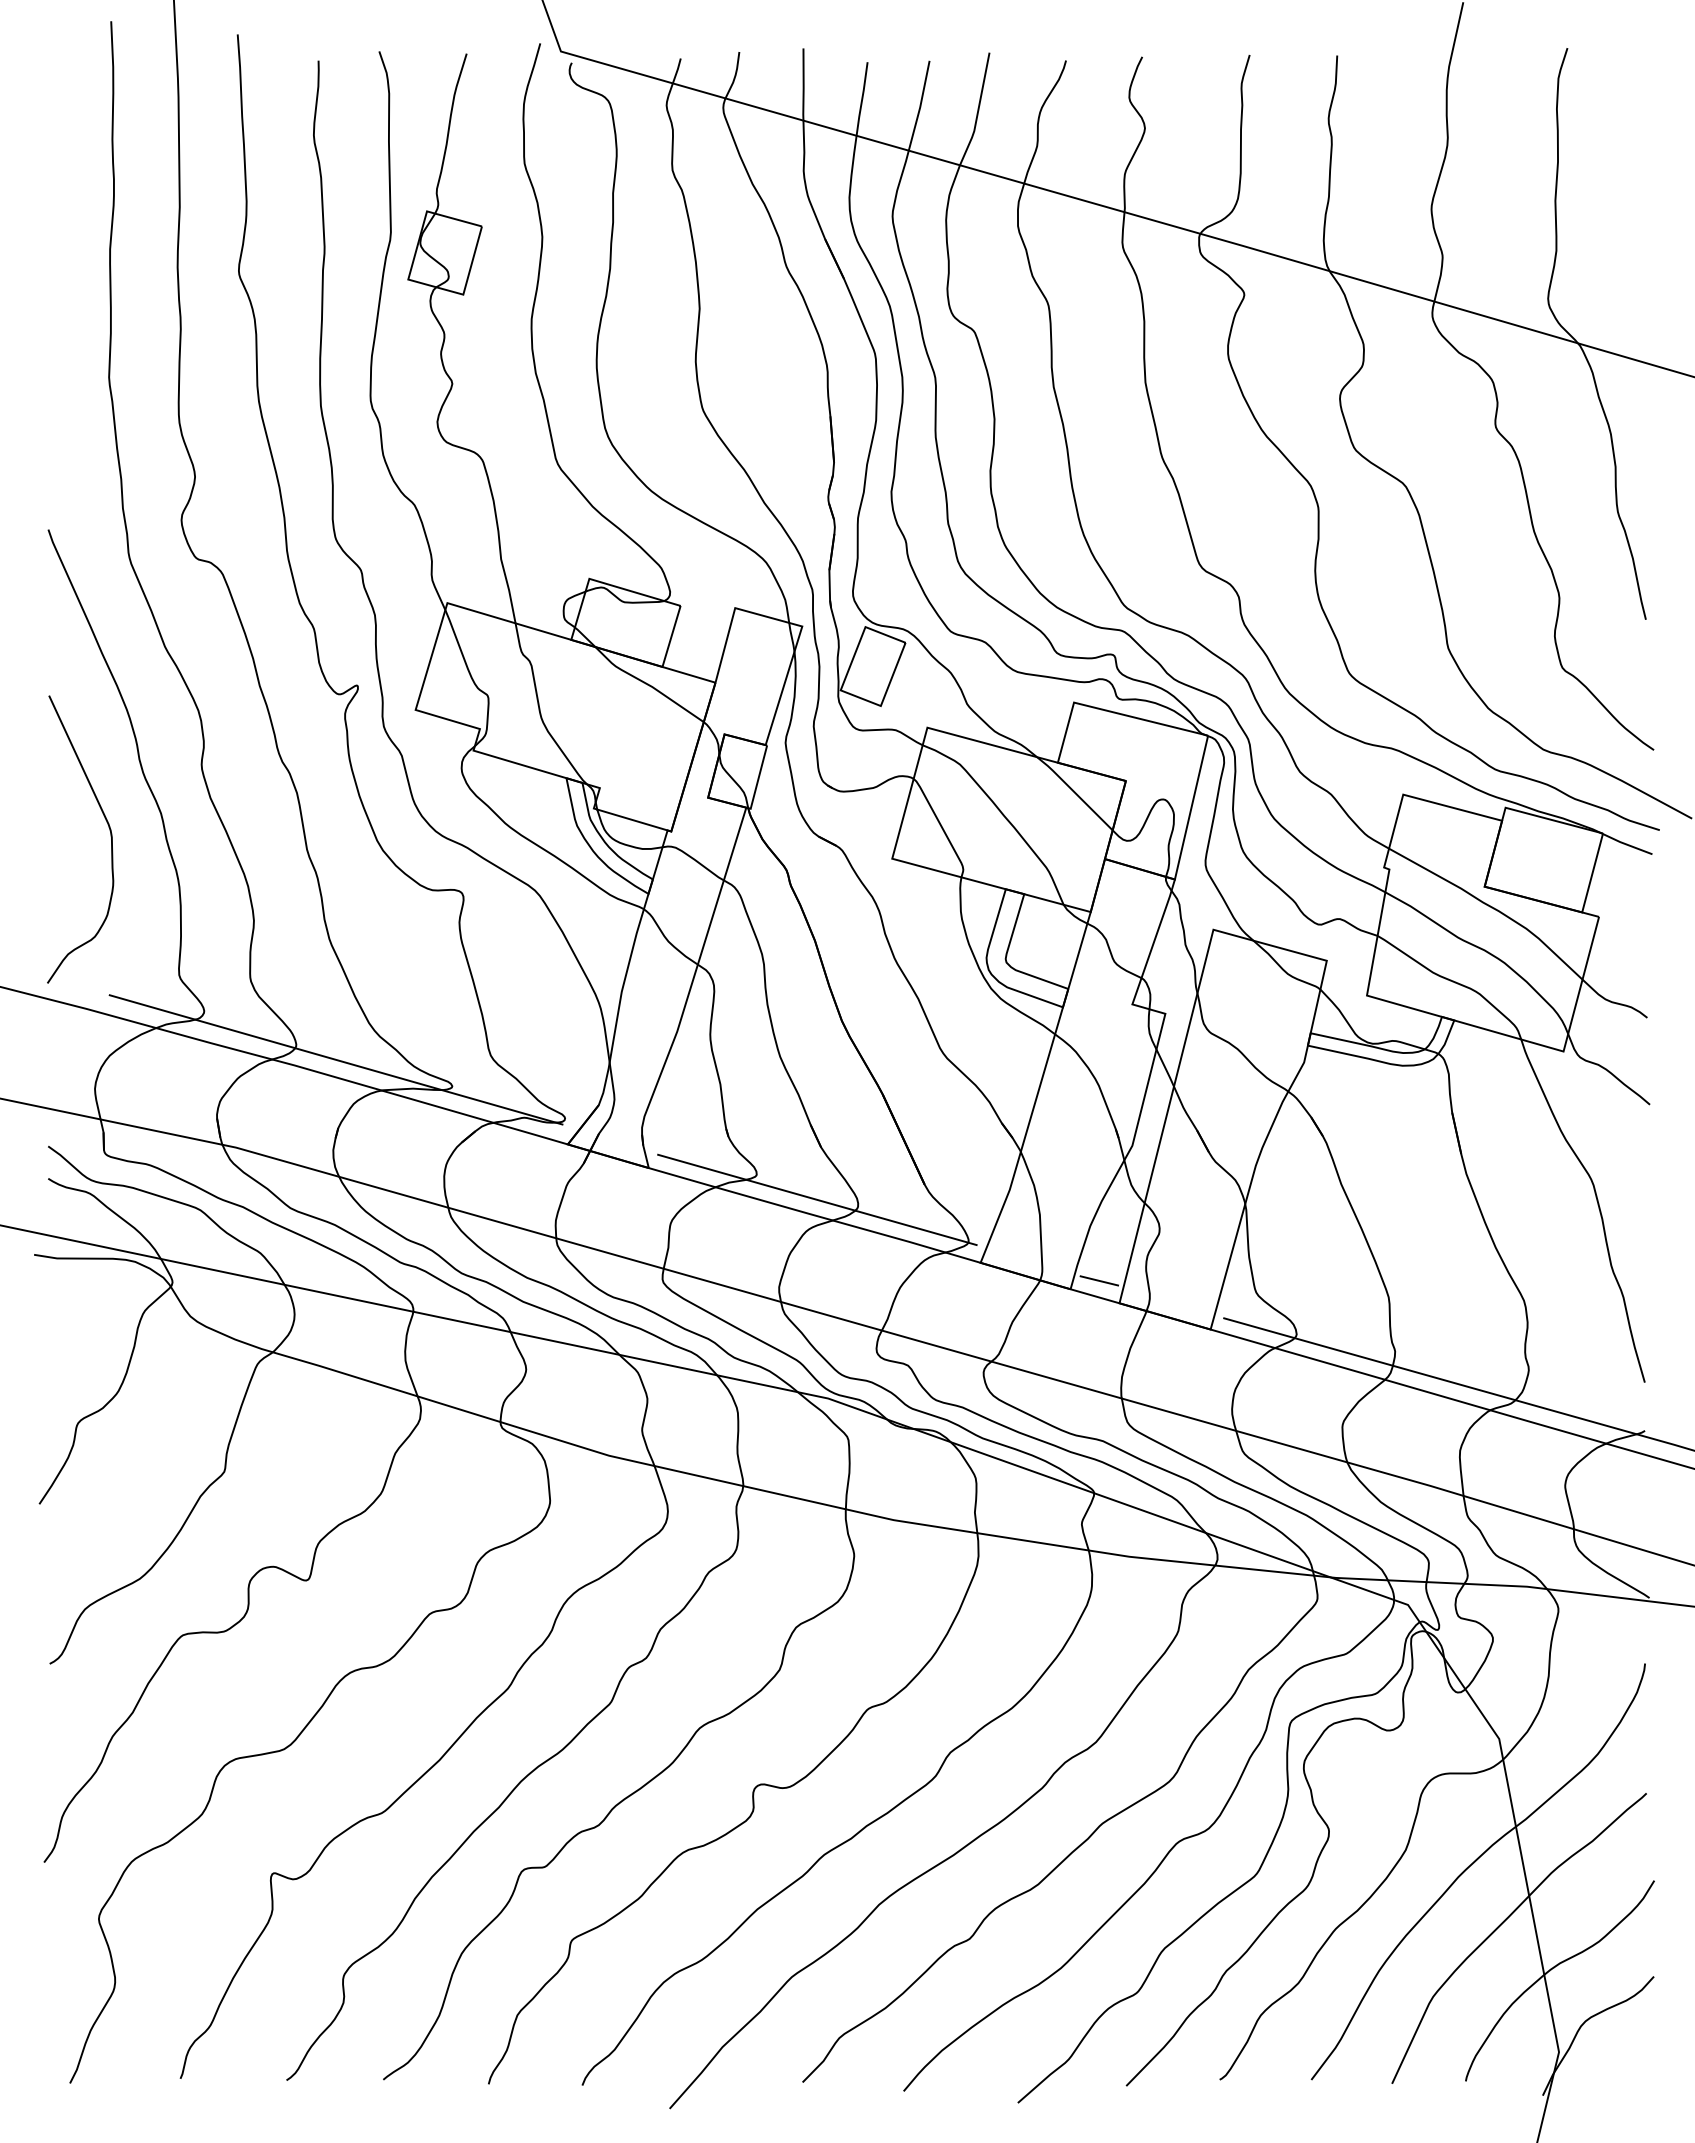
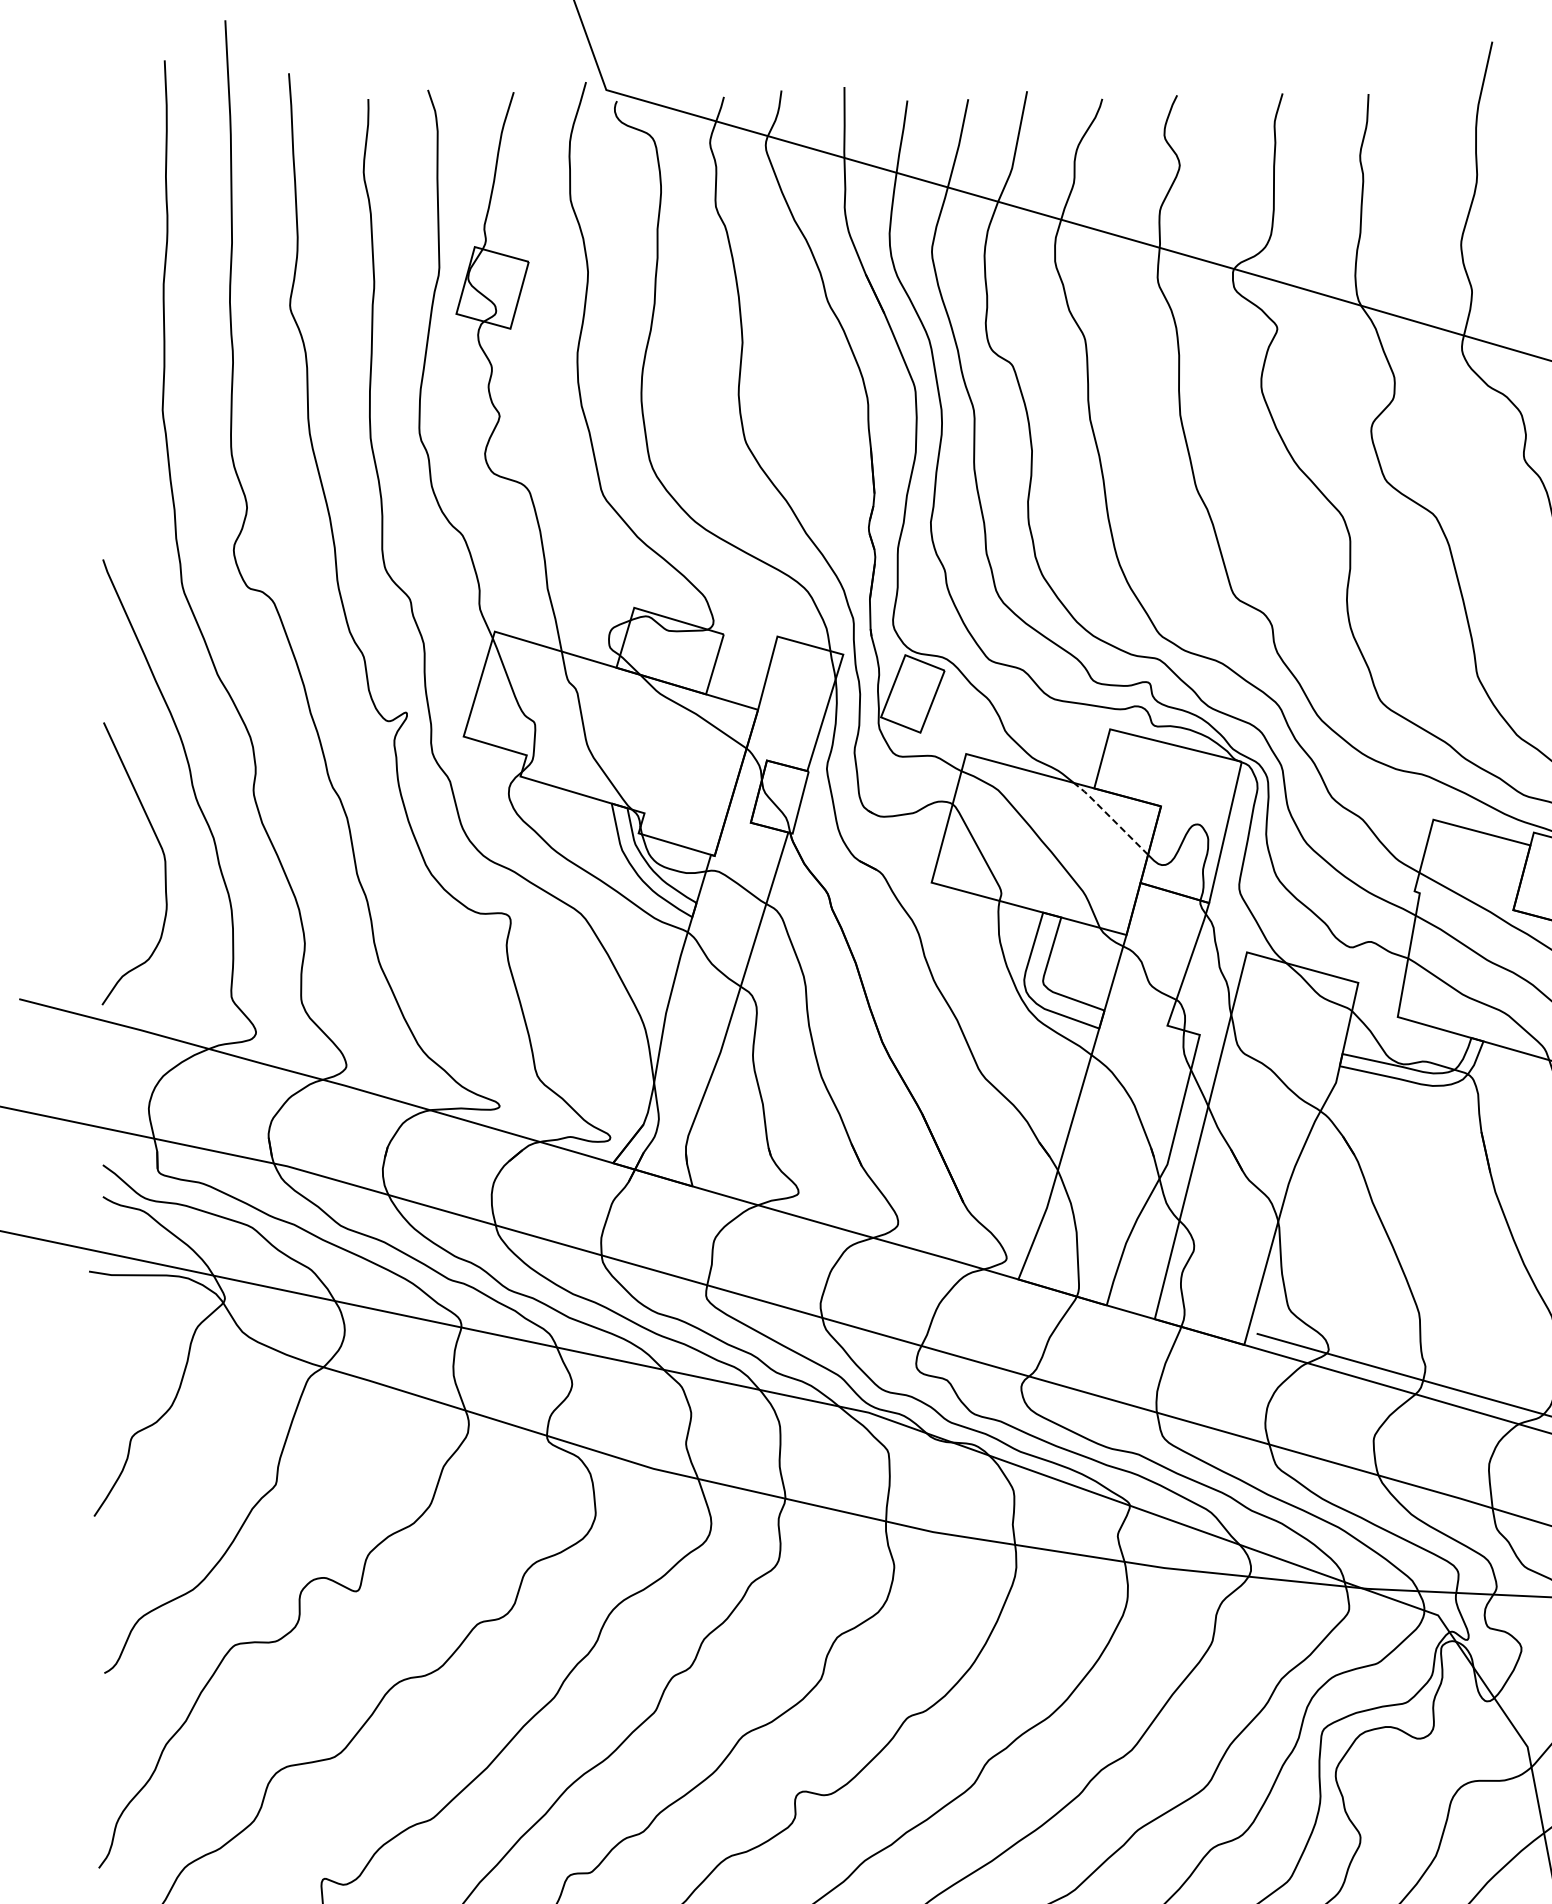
line: (1074, 791) -> (1110, 816), solid -> dashed
line: (335, 1059) -> (384, 1079), removed
line: (817, 1199) -> (858, 1217), removed
line: (1099, 1280) -> (1135, 1296), removed

